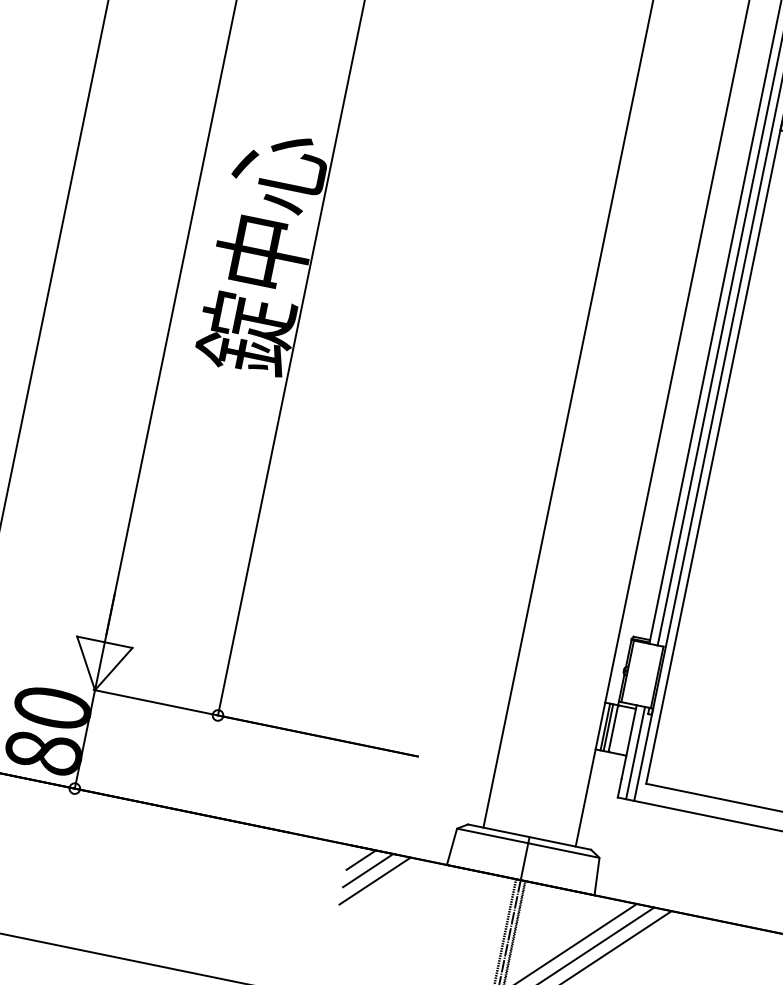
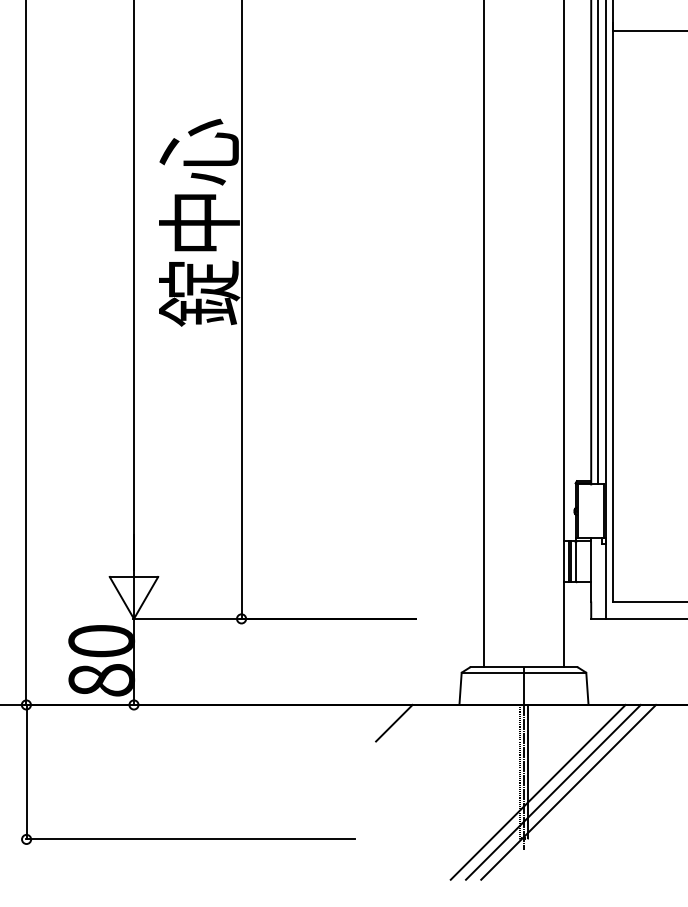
line: (635, 753) -> (598, 578), removed
line: (361, 859) -> (386, 715), removed
line: (374, 880) -> (401, 730), removed

